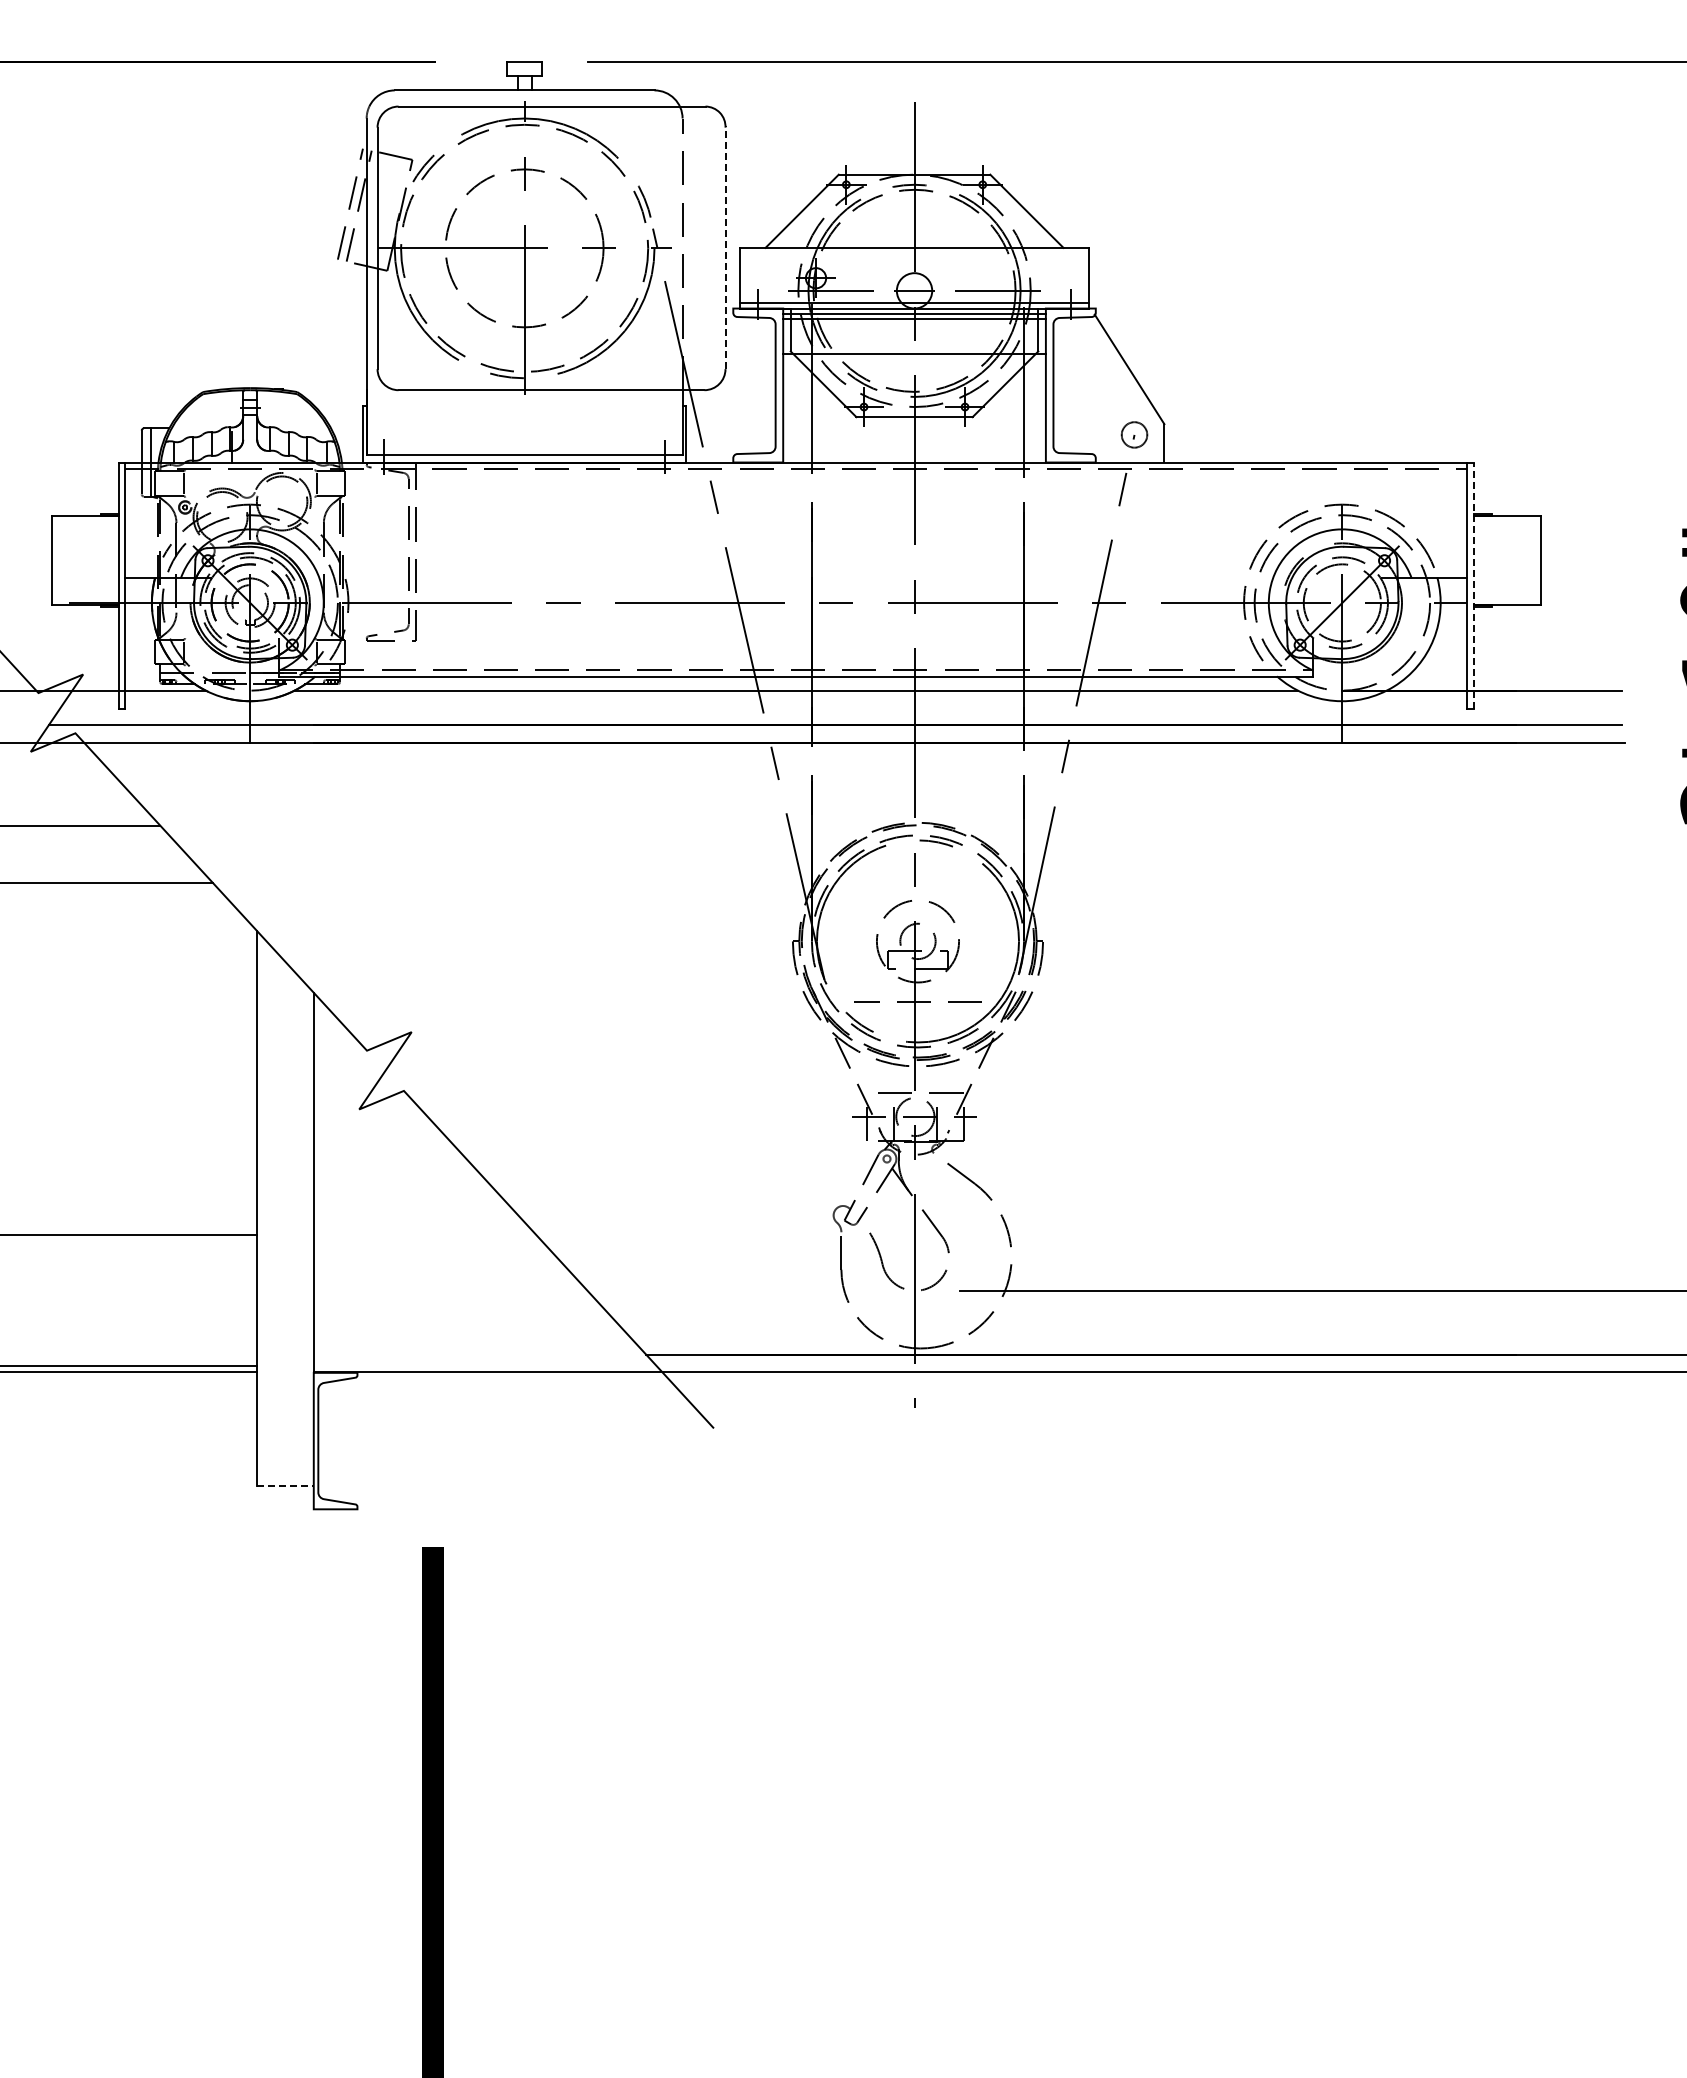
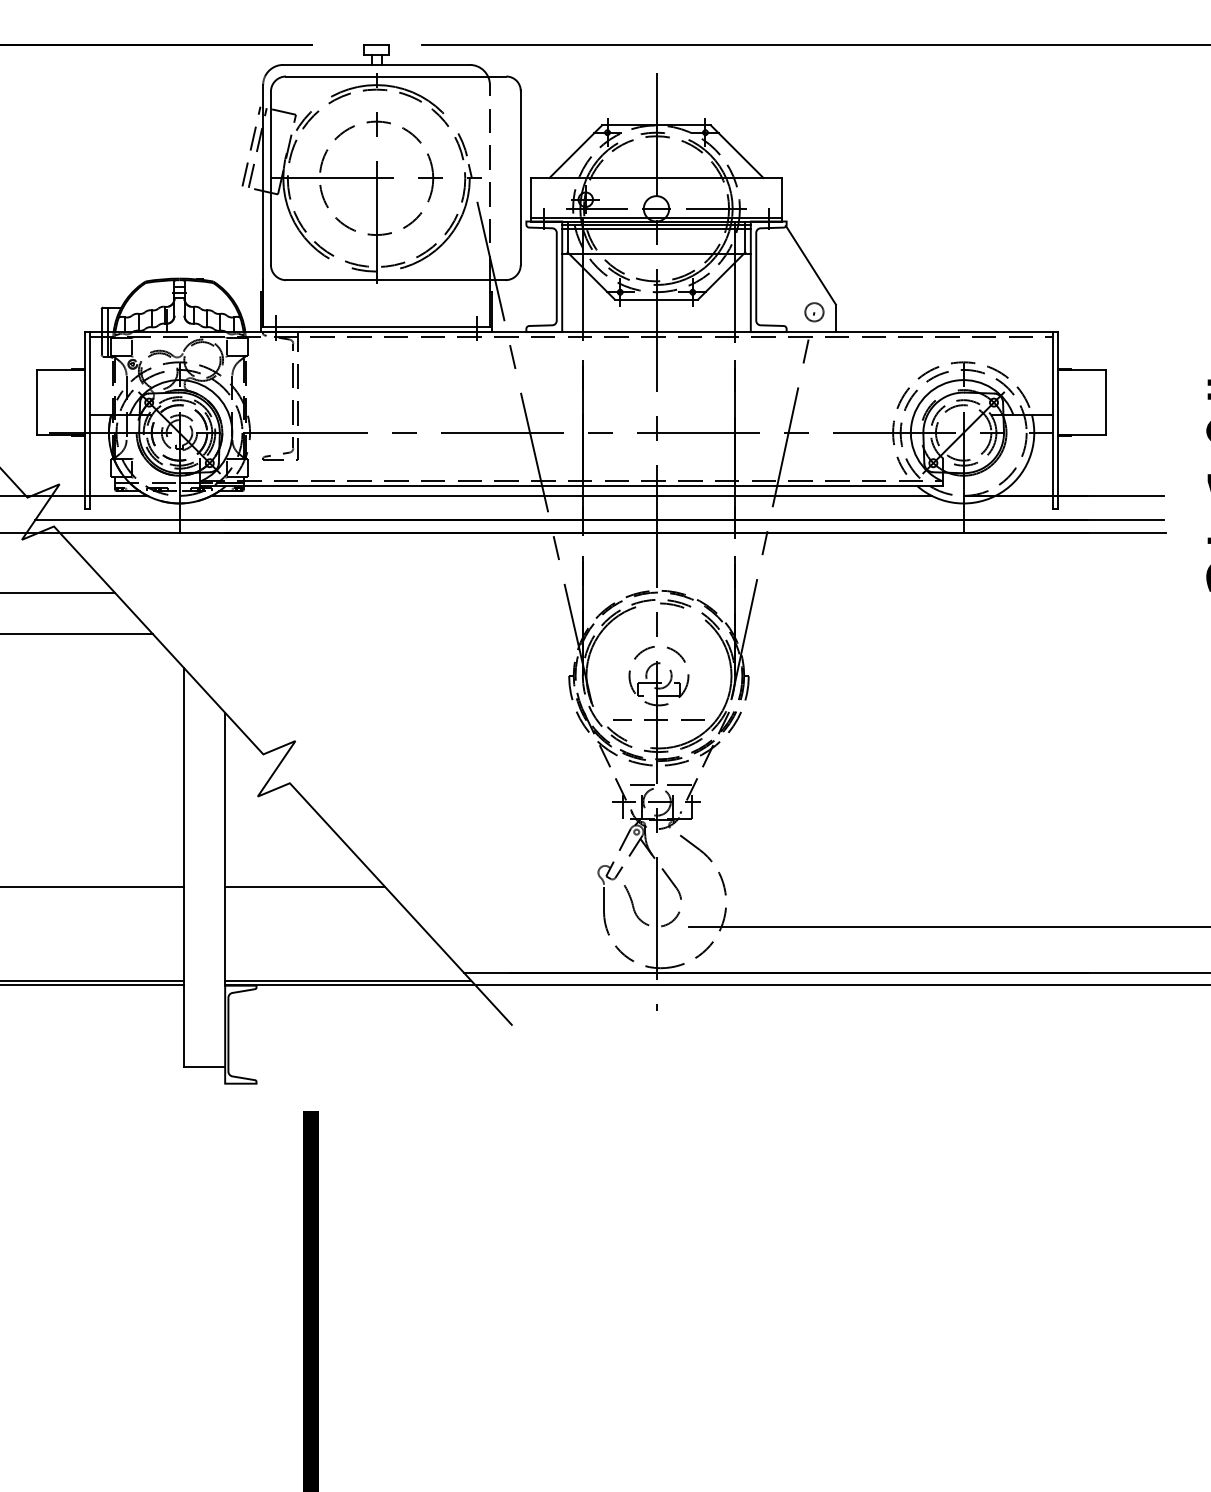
line: (725, 247) -> (520, 177), dashed -> solid
line: (1473, 585) -> (1057, 420), dashed -> solid
line: (424, 1235) -> (304, 887), added
line: (484, 1366) -> (347, 981), added
line: (285, 1486) -> (204, 1067), dashed -> solid

